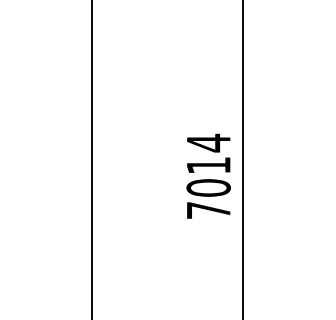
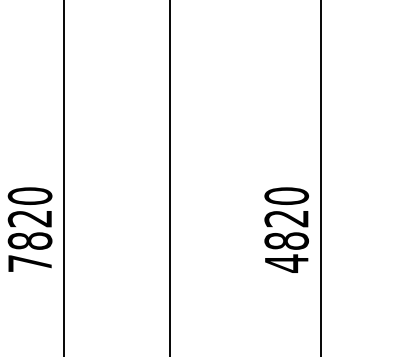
text: (208, 176) -> (286, 229), 7014 -> 4820

